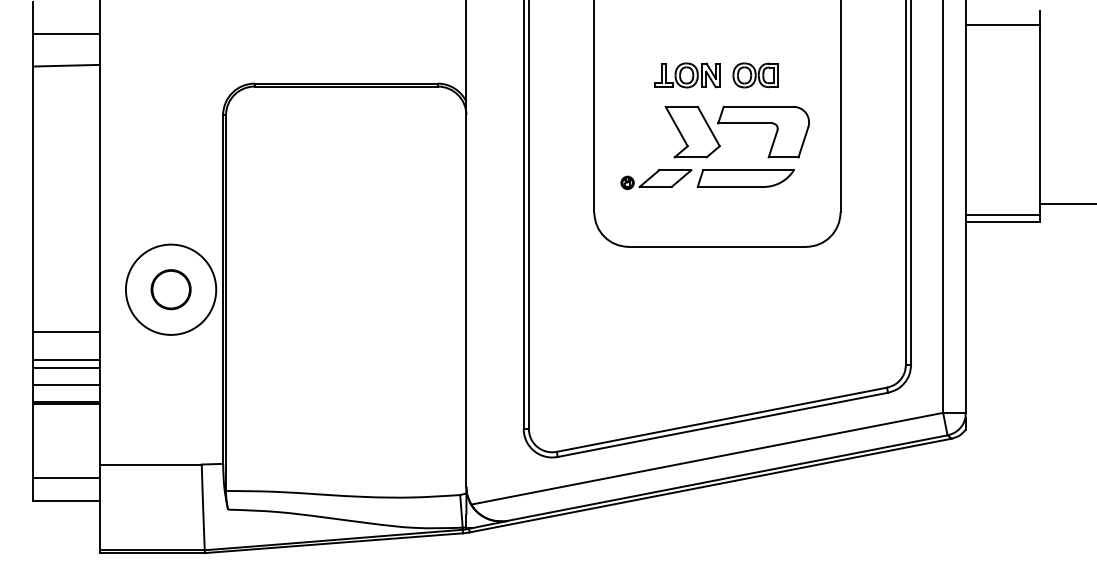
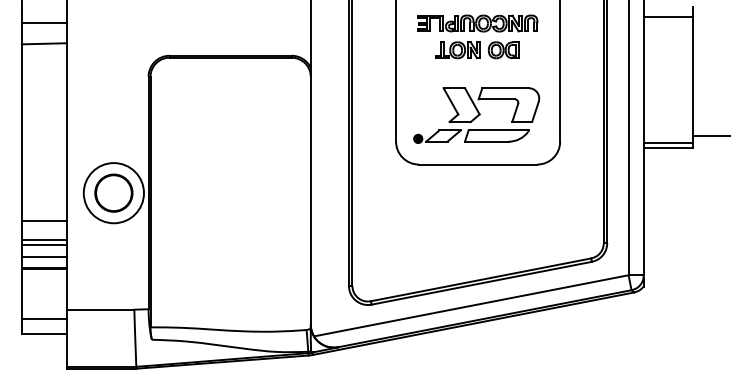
part: (716, 35) -> (477, 23), added
part: (715, 147) -> (476, 115), moved
circle: (170, 288) -> (113, 192), size x1.43

